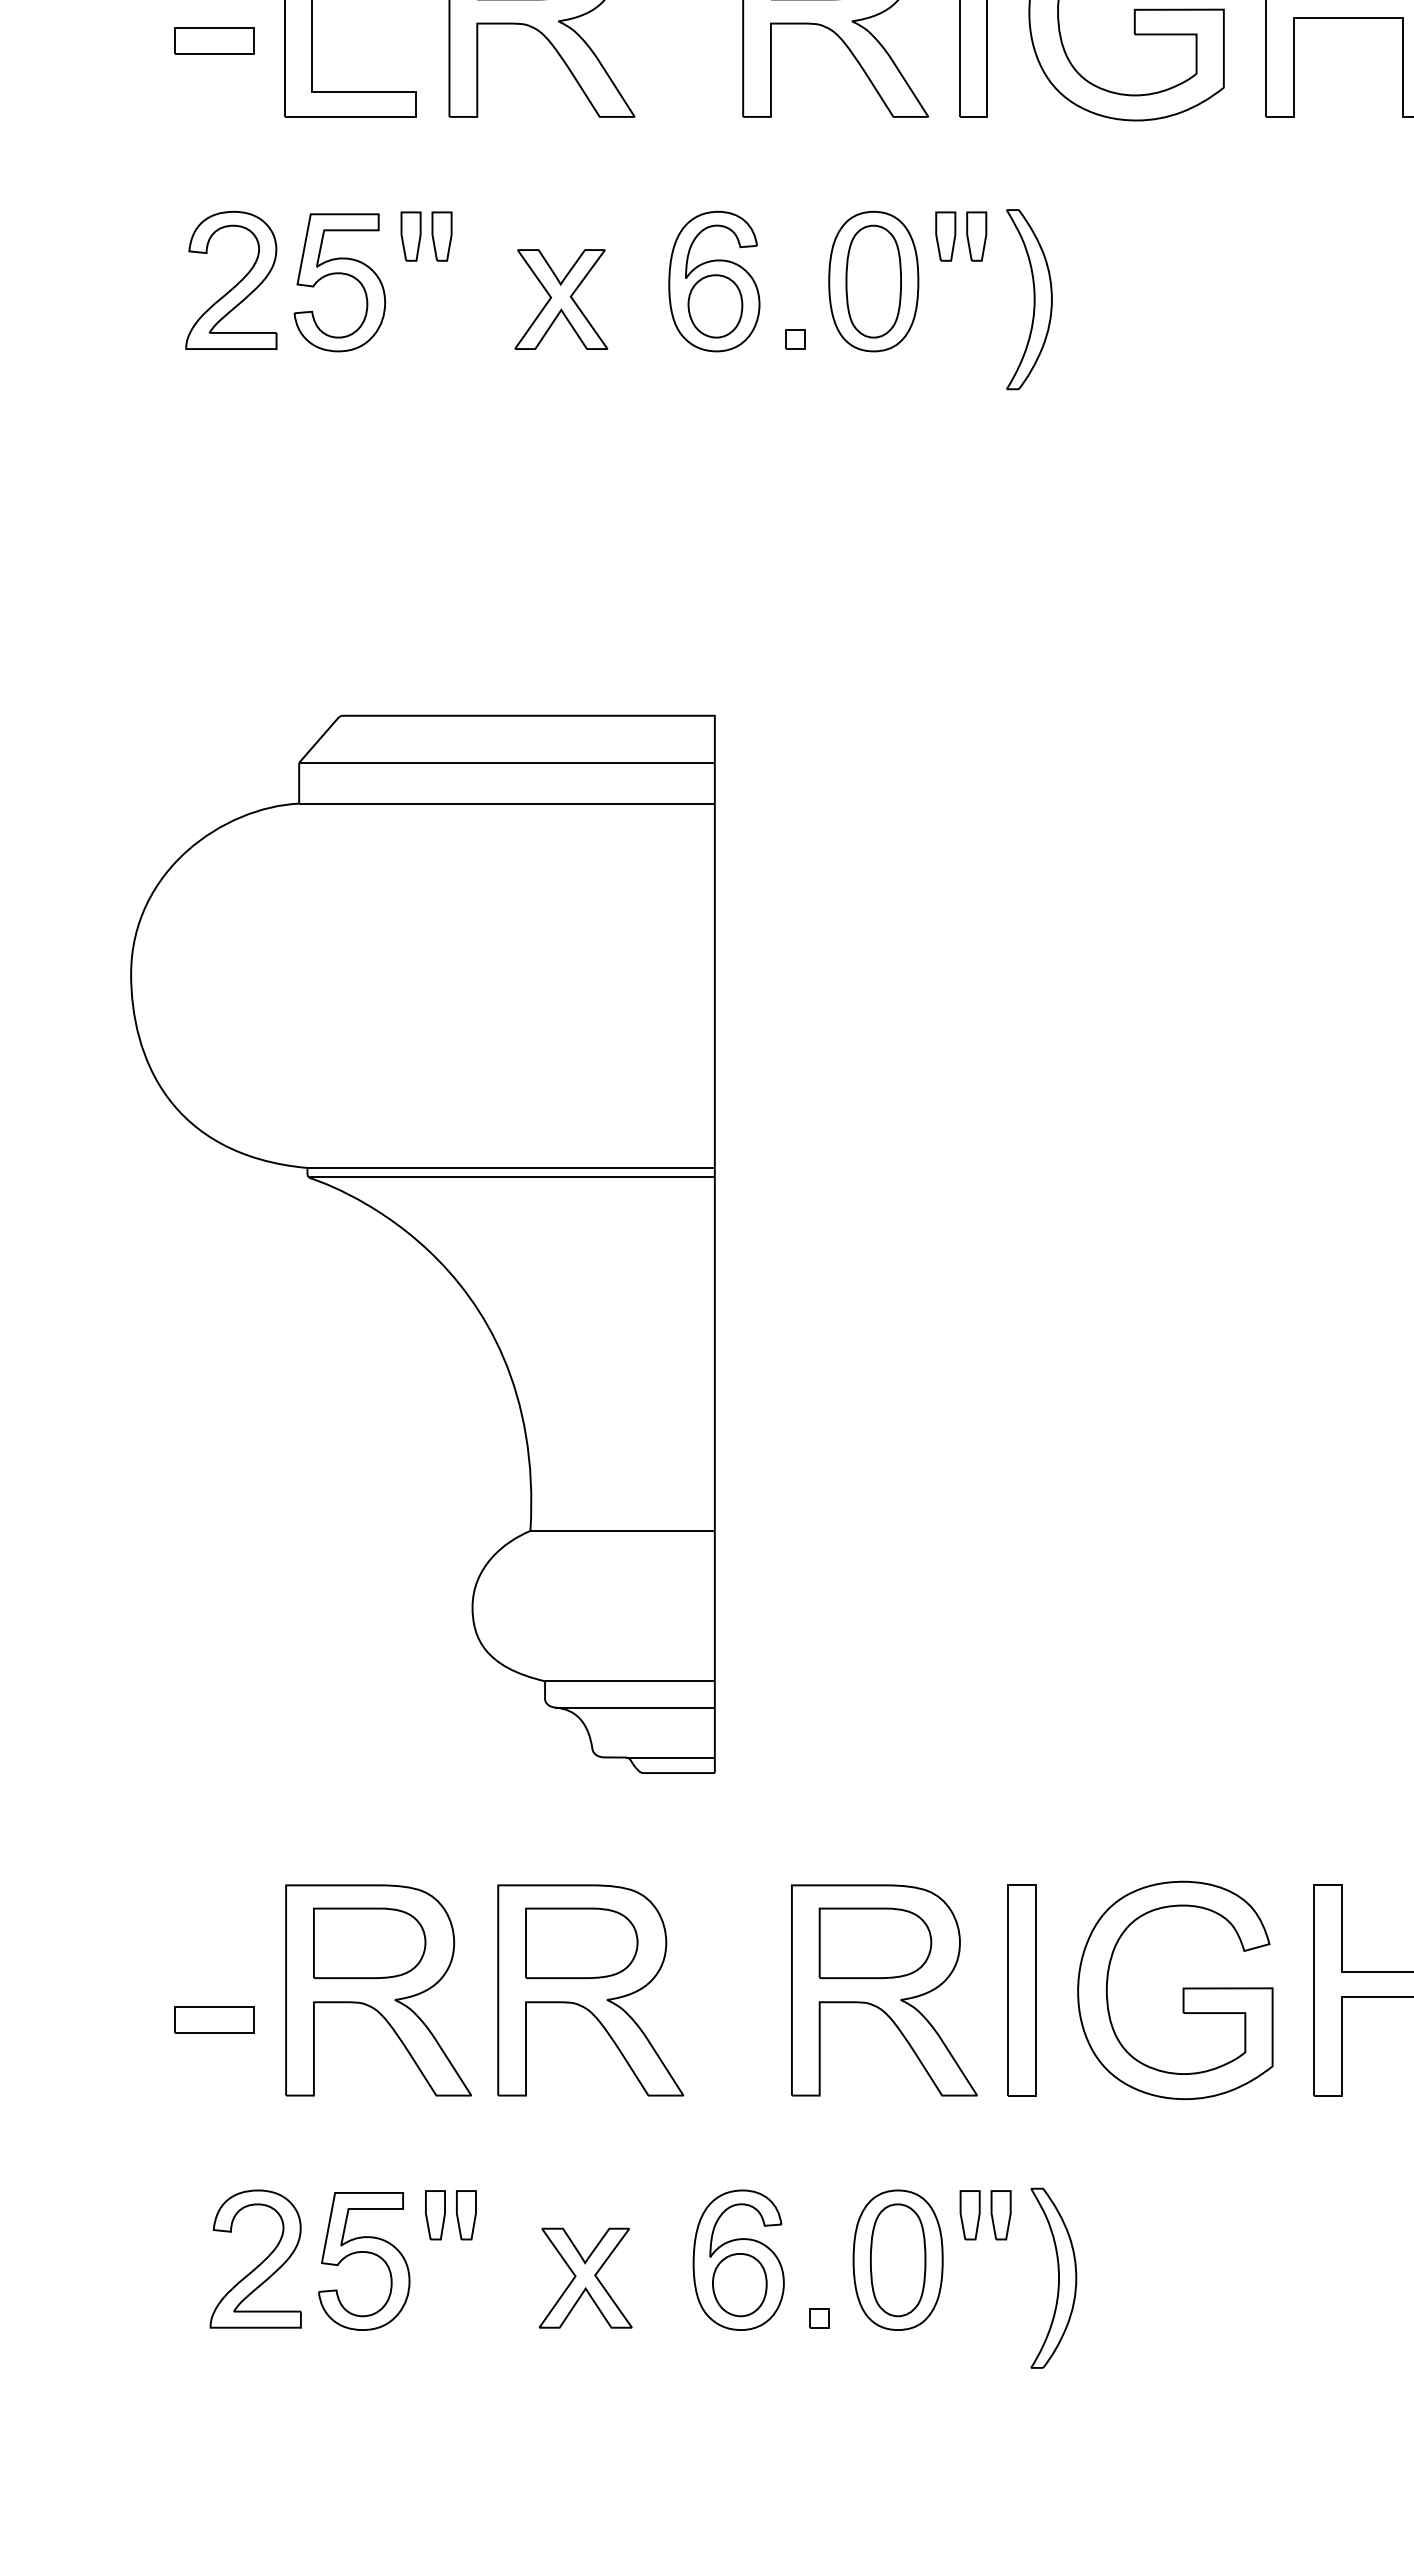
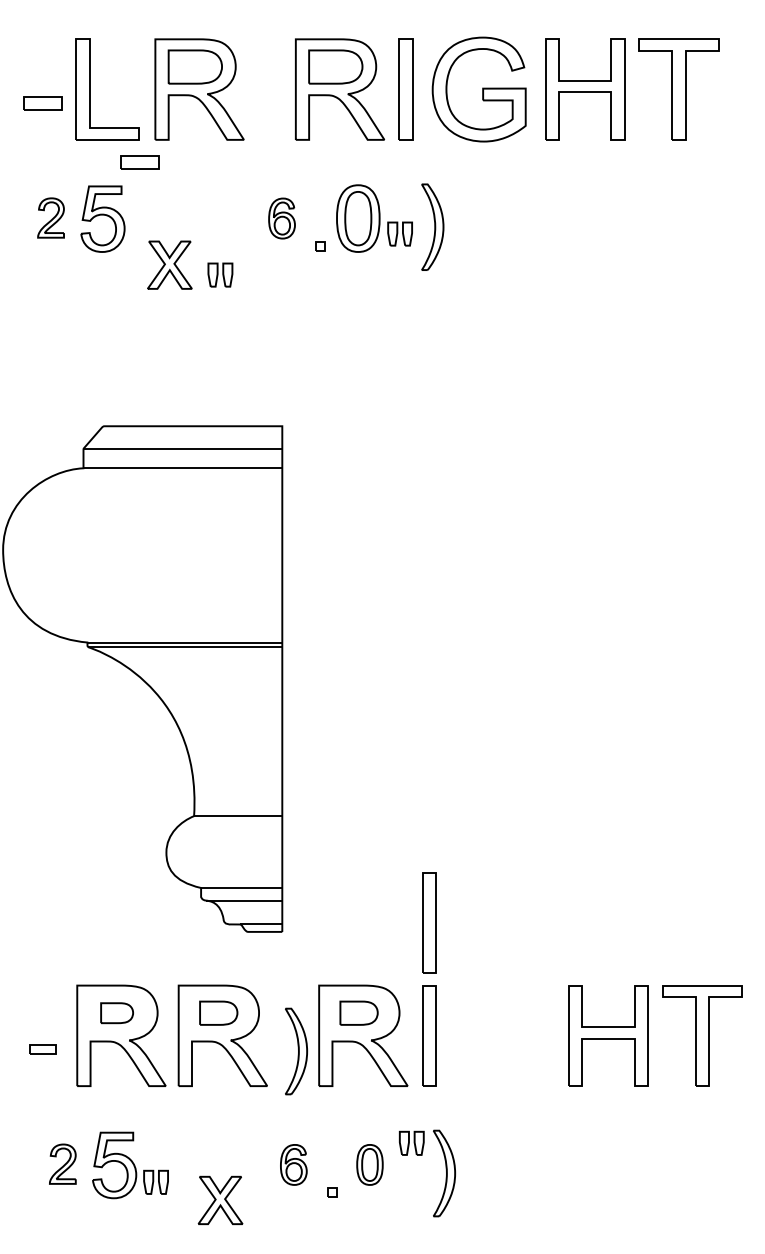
part: (416, 164) -> (139, 162), added
part: (426, 235) -> (220, 274), moved
part: (959, 235) -> (399, 233), moved
part: (230, 279) -> (50, 217), size x0.6
part: (713, 281) -> (281, 218), size x0.6
part: (560, 298) -> (169, 264), moved
part: (1022, 1753) -> (429, 922), added
part: (368, 1941) -> (116, 1012), size x0.6
part: (581, 1941) -> (218, 1012), size x0.7
part: (874, 1941) -> (358, 1012), size x0.7
part: (1175, 1989) -> (502, 1035), removed
part: (213, 2018) -> (42, 1049), size x0.7
part: (744, 2023) -> (296, 1051), added
part: (449, 2213) -> (155, 1181), moved
part: (255, 2257) -> (62, 1163), size x0.6
part: (738, 2259) -> (293, 1164), size x0.6
part: (897, 2259) -> (369, 1164), size x0.6
part: (585, 2276) -> (220, 1199), moved

